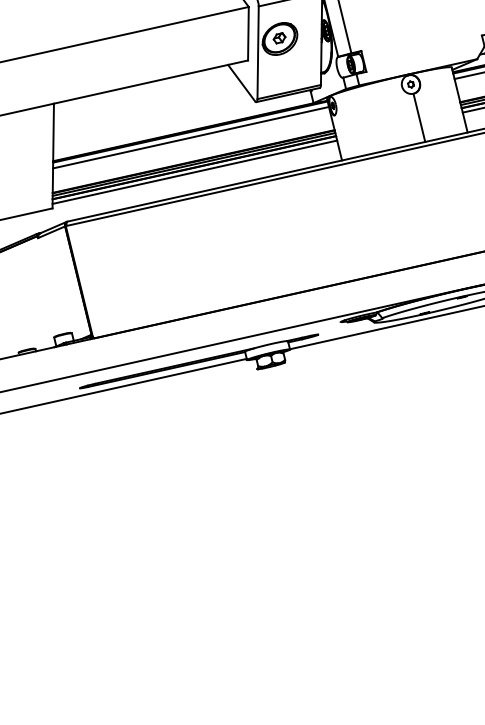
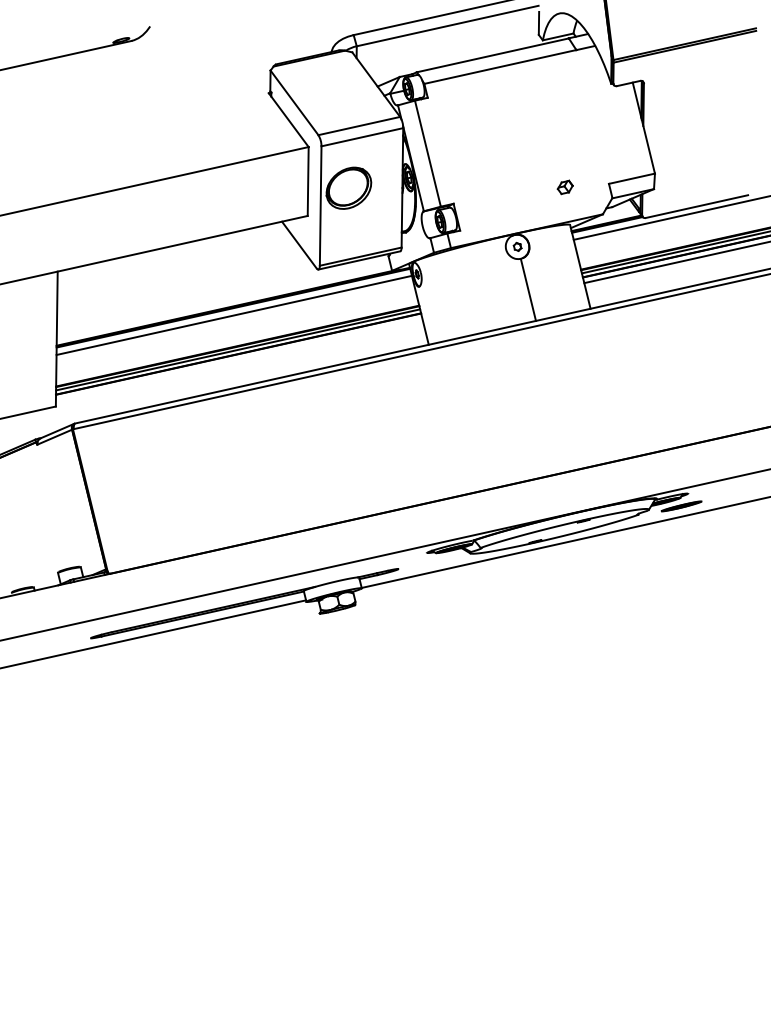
part: (278, 38) -> (564, 187), moved
line: (194, 171) -> (238, 359), removed

